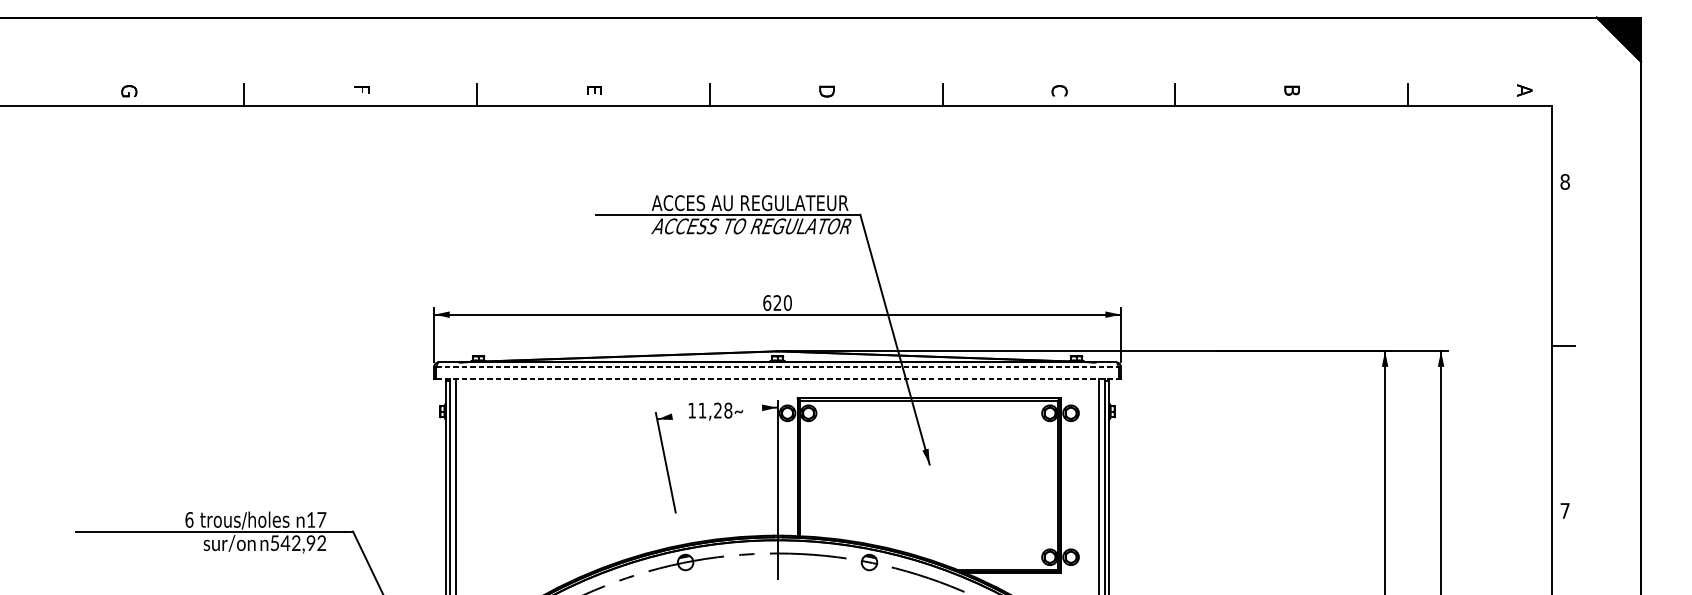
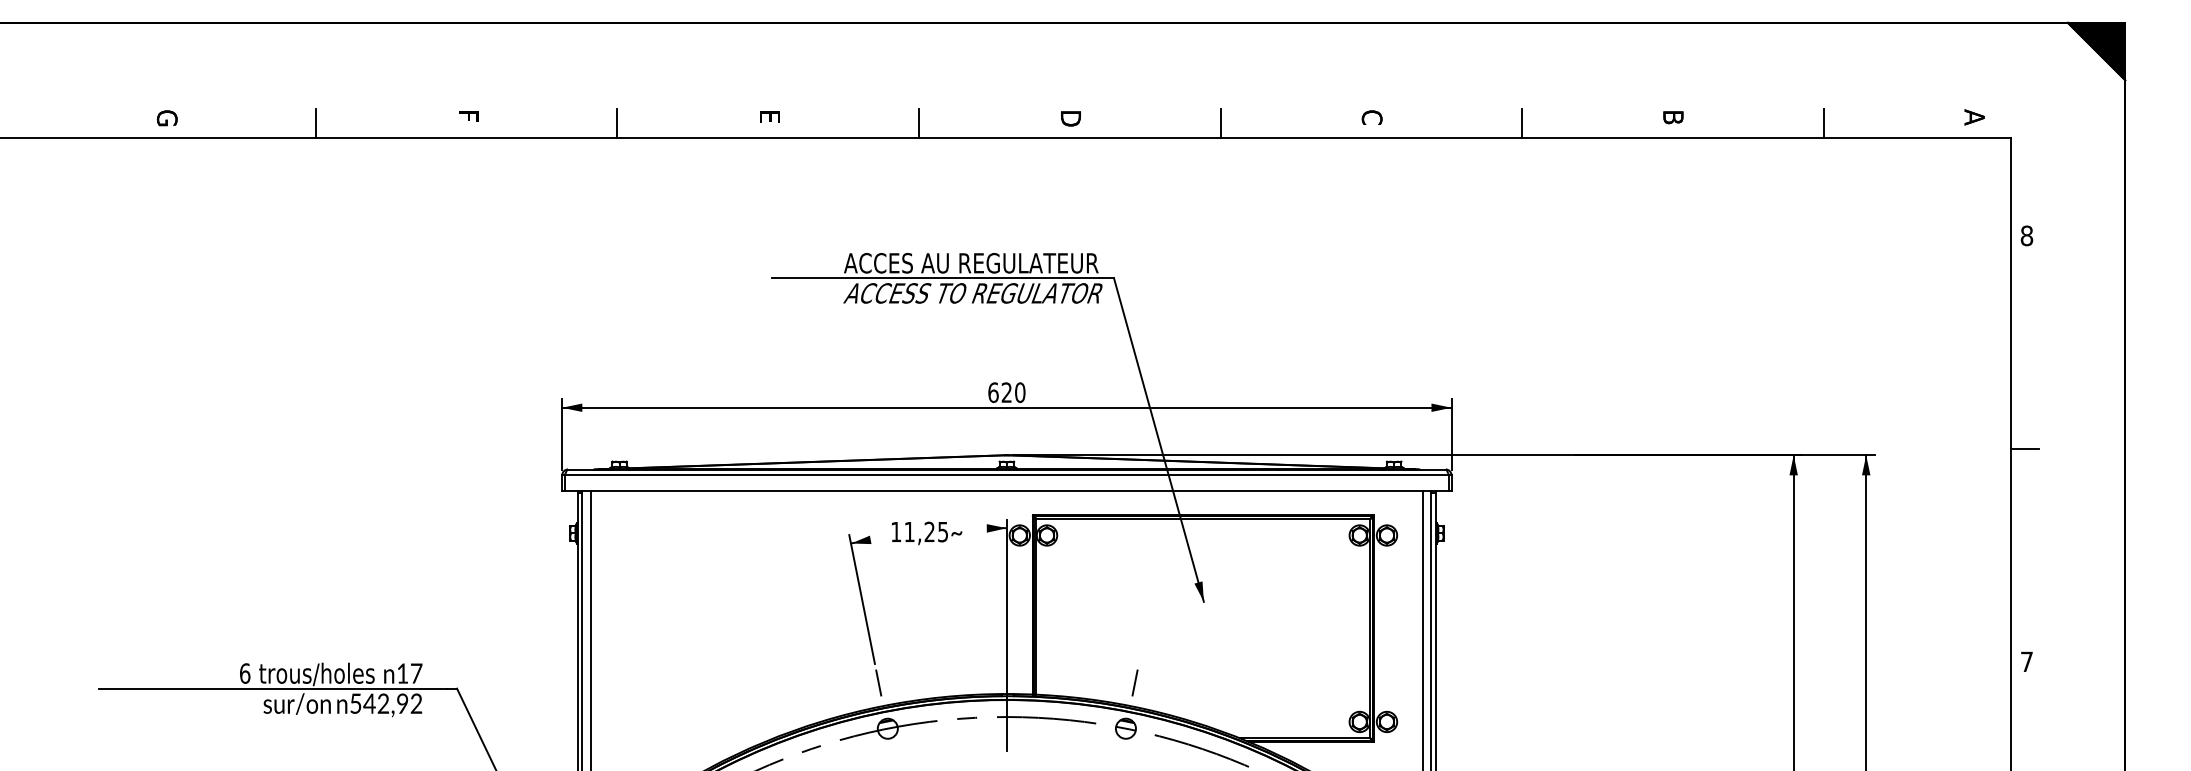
line: (777, 366) -> (1006, 475), dashed -> solid
line: (777, 379) -> (1006, 491), dashed -> solid
text: (728, 410) -> (943, 531), 11,28 -> 11,25
line: (678, 526) -> (878, 682), added
line: (876, 526) -> (1134, 682), added

